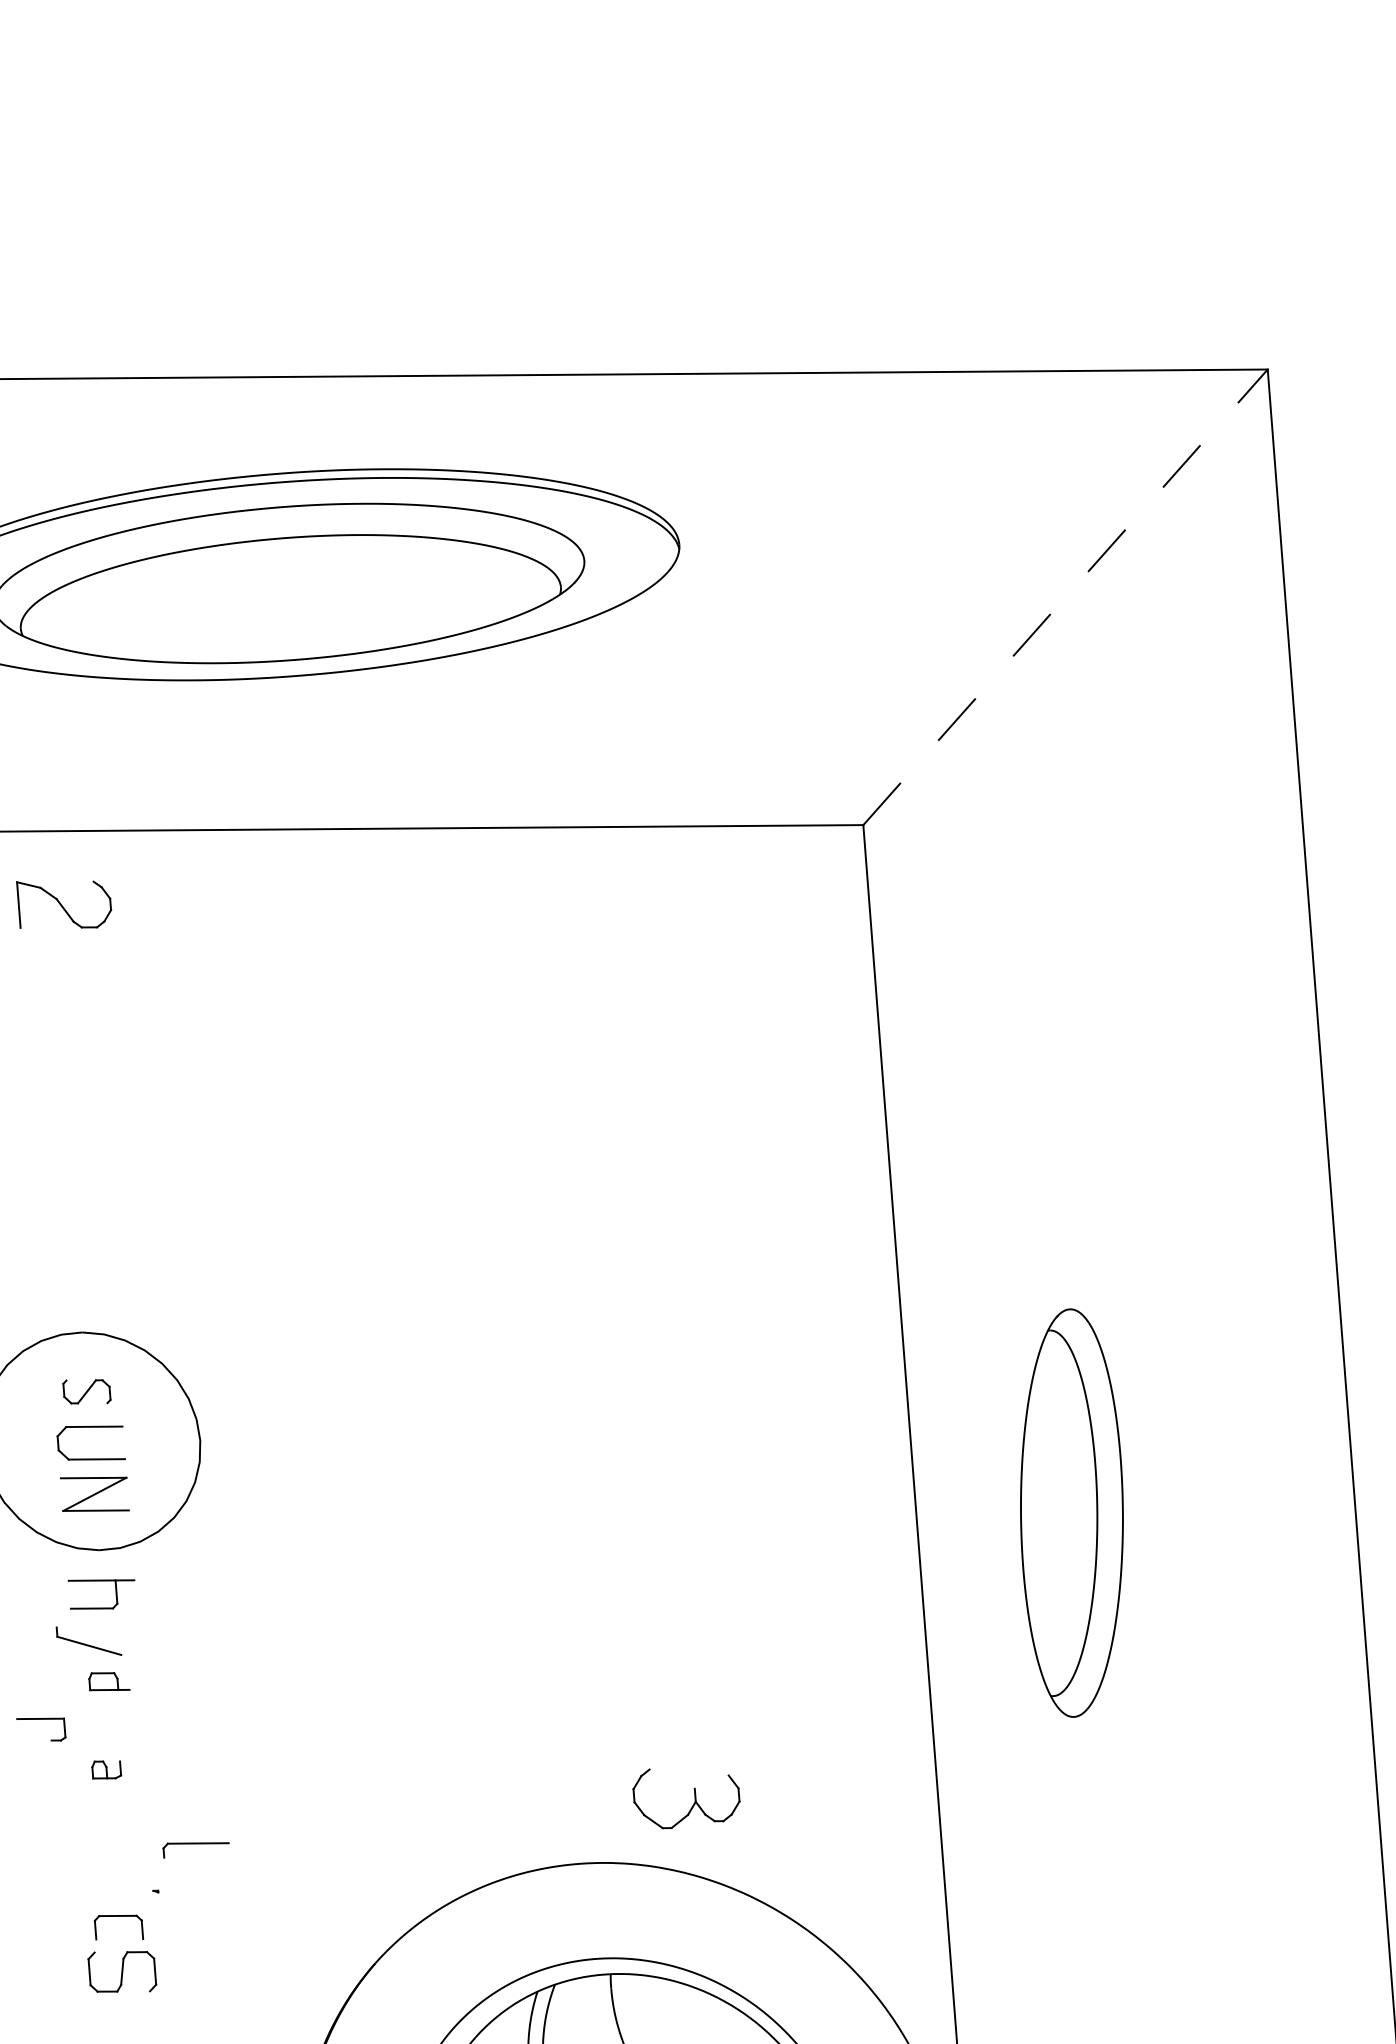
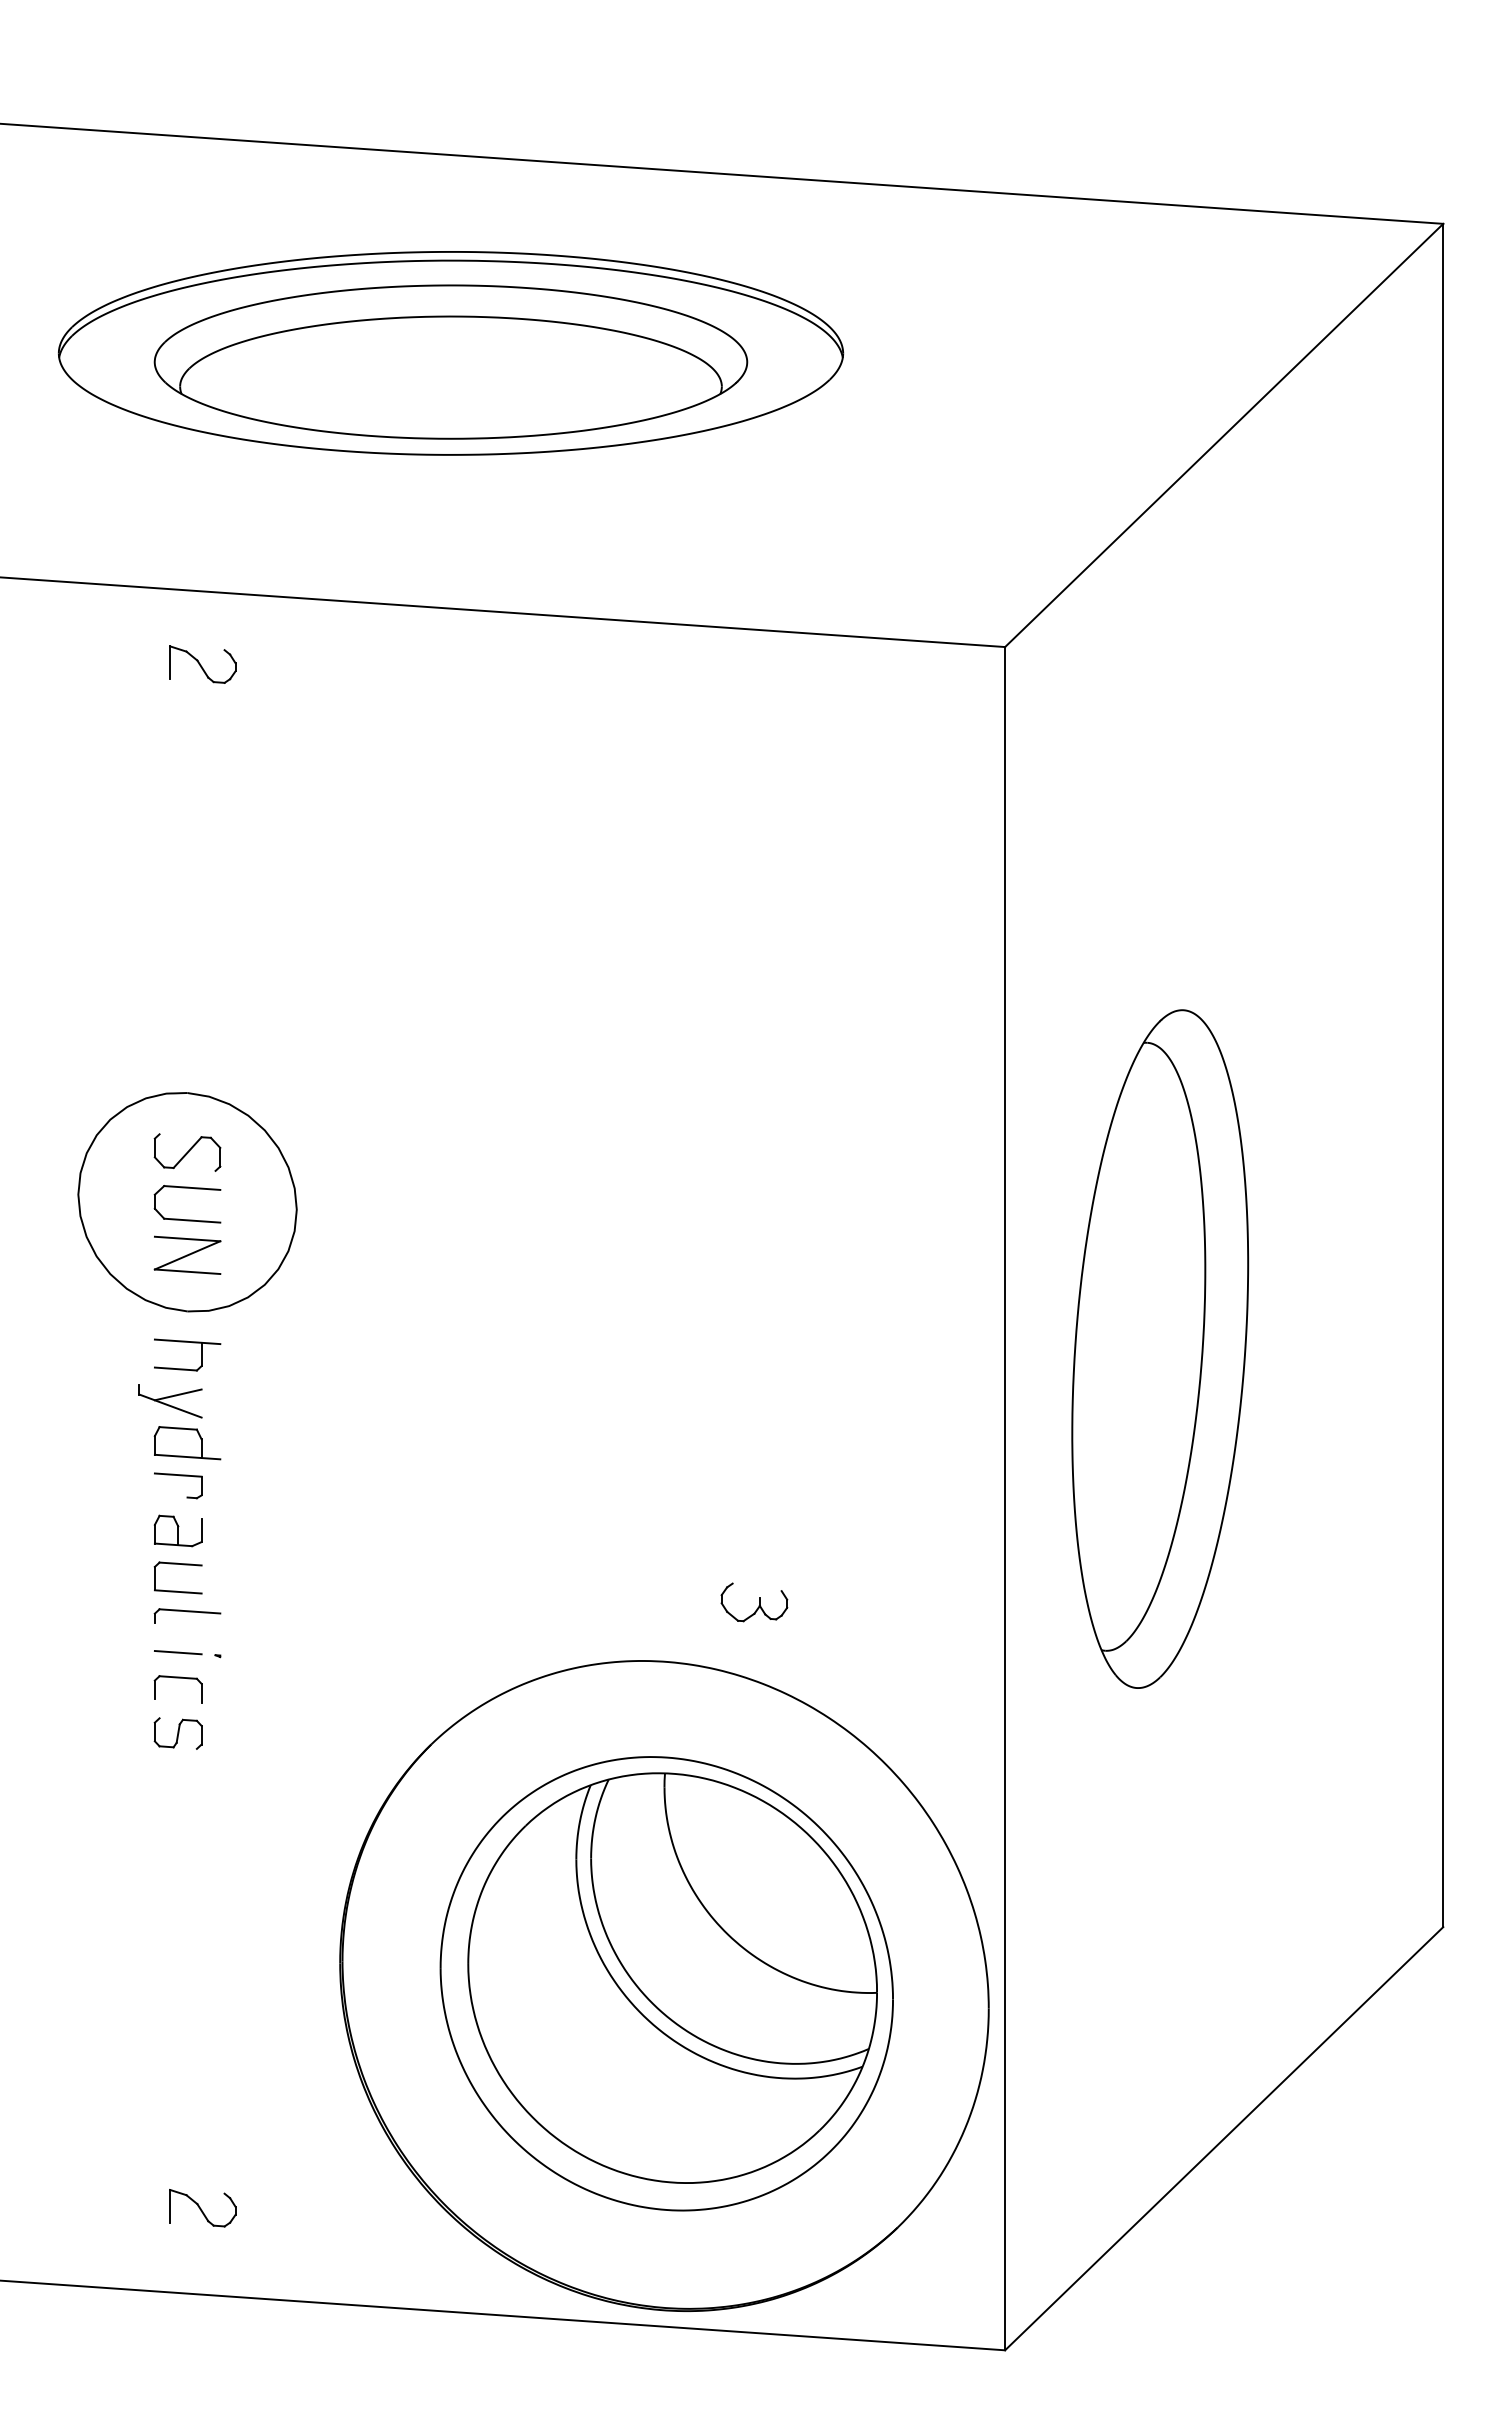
line: (1065, 597) -> (1224, 435), dashed -> solid
part: (64, 904) -> (202, 664), size x0.71
part: (86, 1391) -> (187, 1152), size x1.43
part: (1072, 1512) -> (1160, 1348), size x1.67
line: (95, 1633) -> (177, 1394), added
part: (109, 1681) -> (187, 1443), size x1.67
part: (41, 1720) -> (179, 1476), moved
part: (105, 1769) -> (177, 1530), size x1.67
part: (686, 1796) -> (754, 1602), size x0.62
part: (108, 1803) -> (177, 1564), added
part: (196, 1847) -> (187, 1615), moved
line: (115, 1891) -> (177, 1652), added
part: (121, 1971) -> (177, 1733), size x0.71

